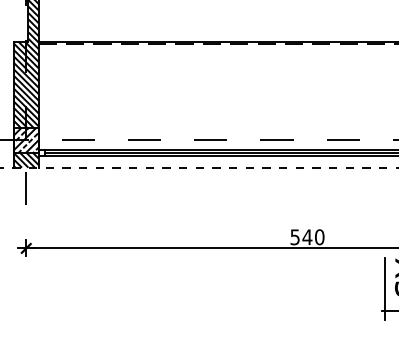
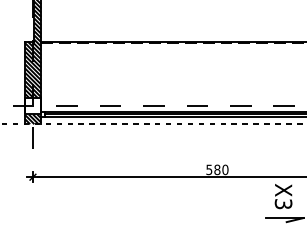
hatch: (25, 140) -> (32, 106), removed
text: (307, 236) -> (217, 169), 540 -> 580
line: (385, 288) -> (268, 203), removed

